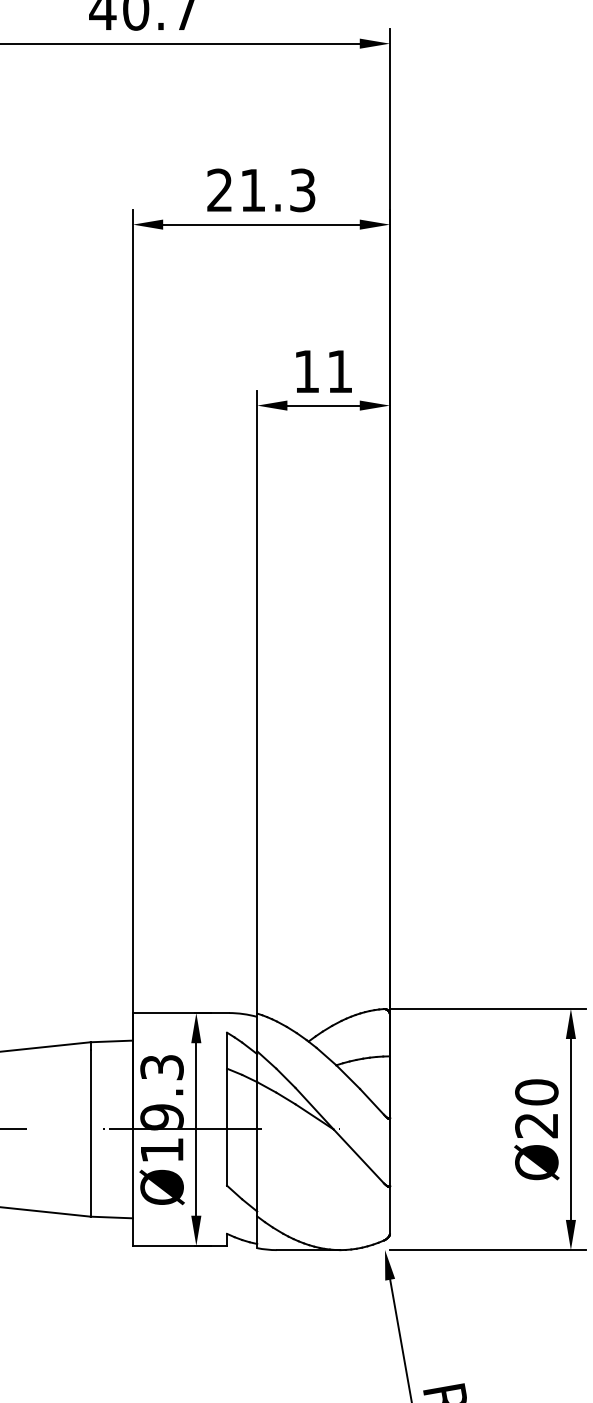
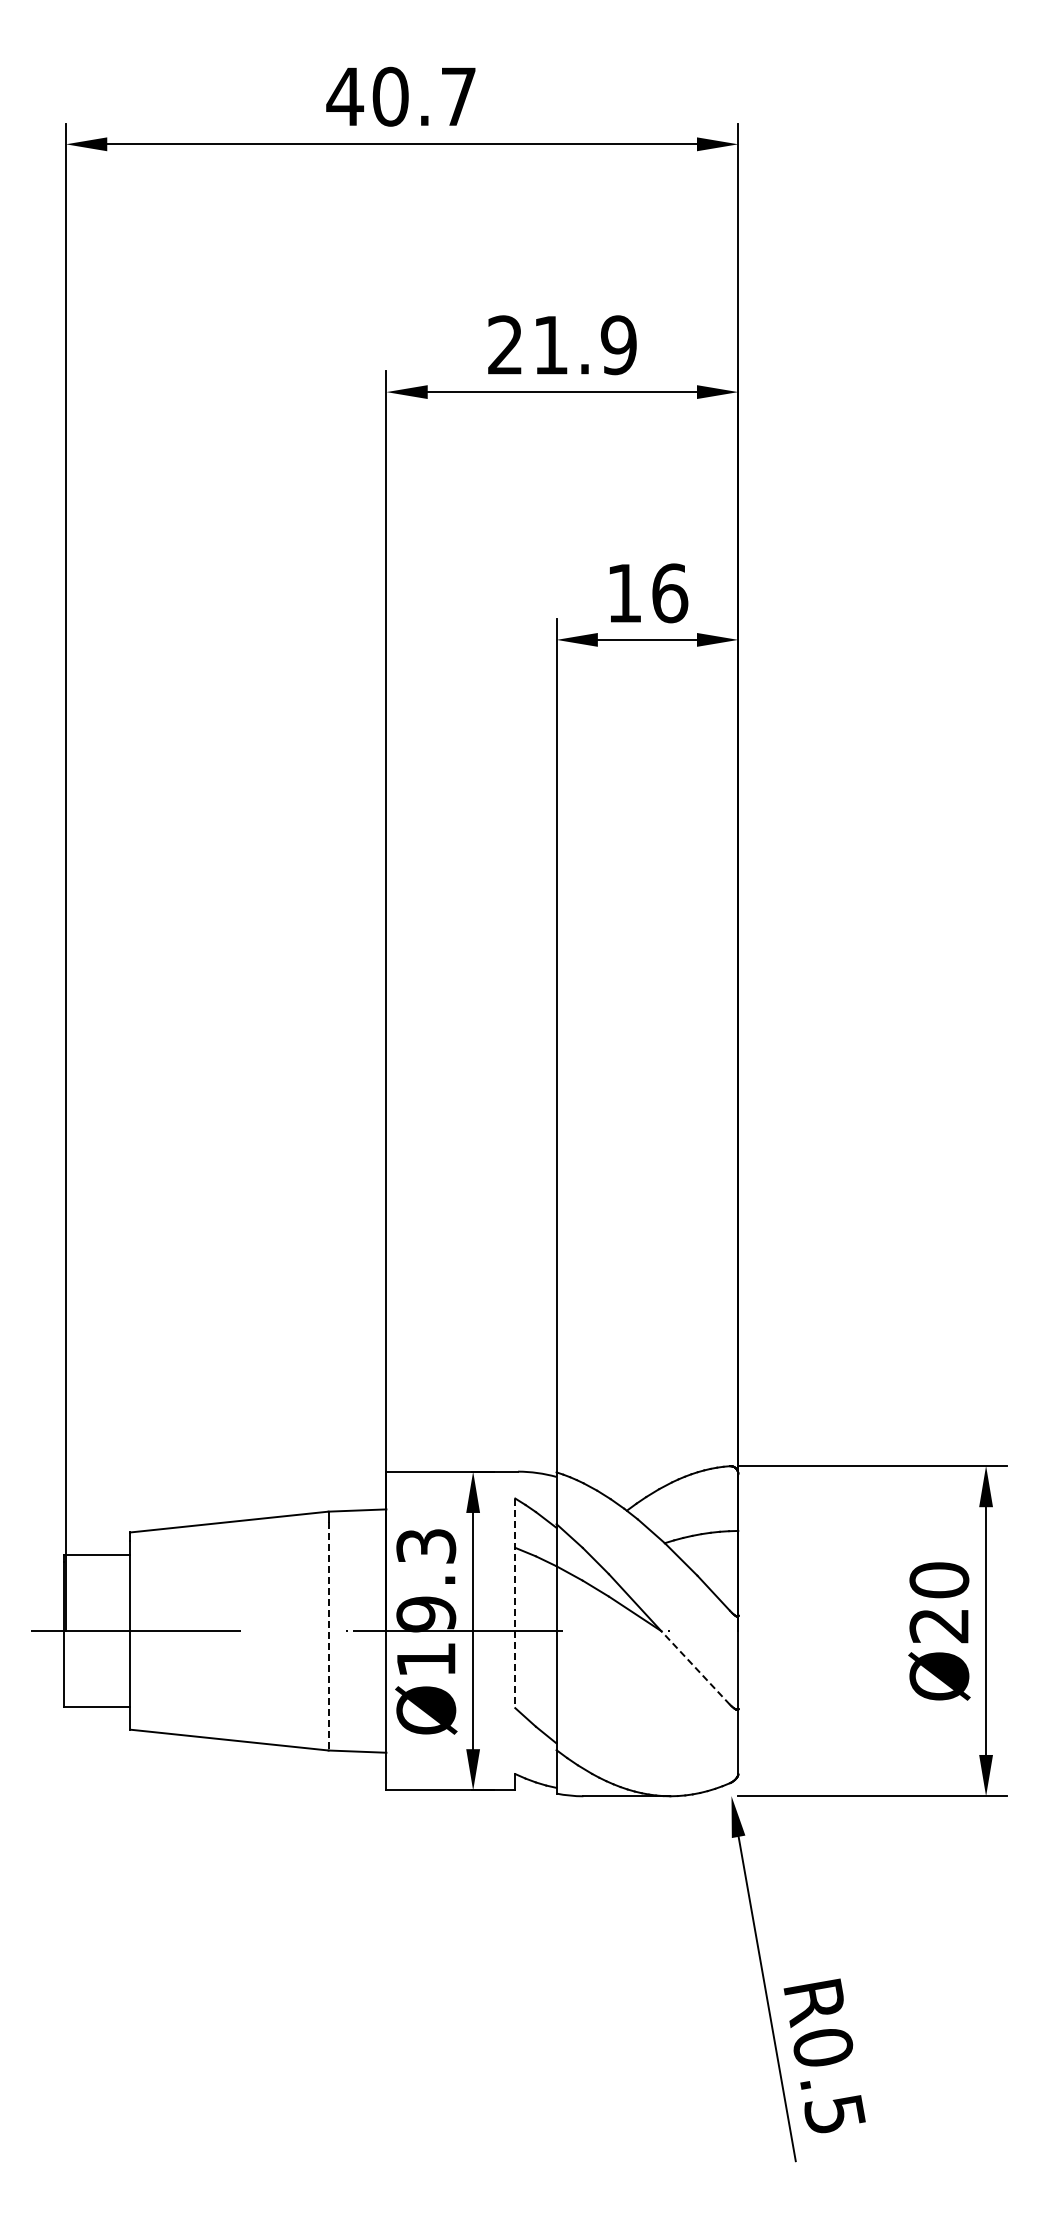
text: (302, 190) -> (618, 345), 21.3 -> 21.9
text: (340, 371) -> (670, 593), 11 -> 16
line: (227, 1109) -> (515, 1603), solid -> dashed
line: (90, 1133) -> (328, 1636), solid -> dashed
line: (358, 1156) -> (695, 1667), solid -> dashed

